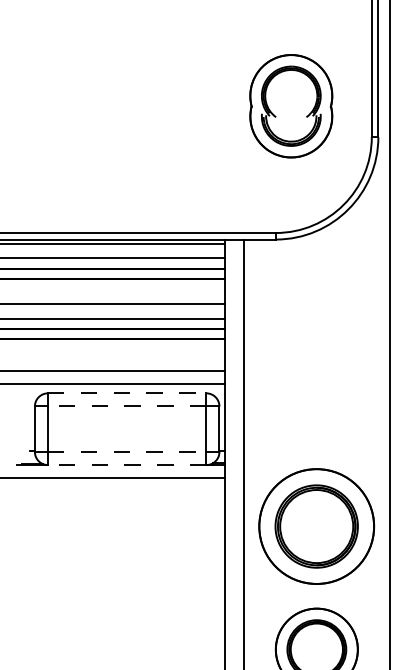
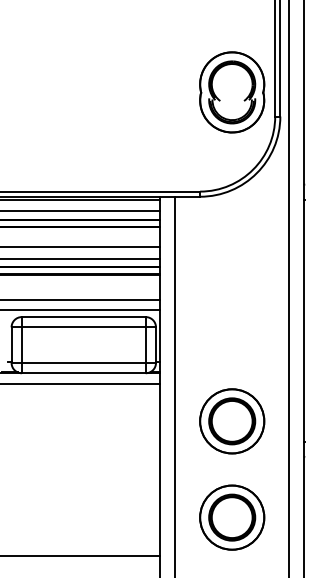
part: (291, 106) -> (232, 92), moved
line: (126, 393) -> (83, 317), dashed -> solid
line: (126, 406) -> (83, 327), dashed -> solid
line: (126, 451) -> (83, 362), dashed -> solid
line: (126, 465) -> (83, 373), dashed -> solid
part: (317, 526) -> (232, 421), size x0.71

